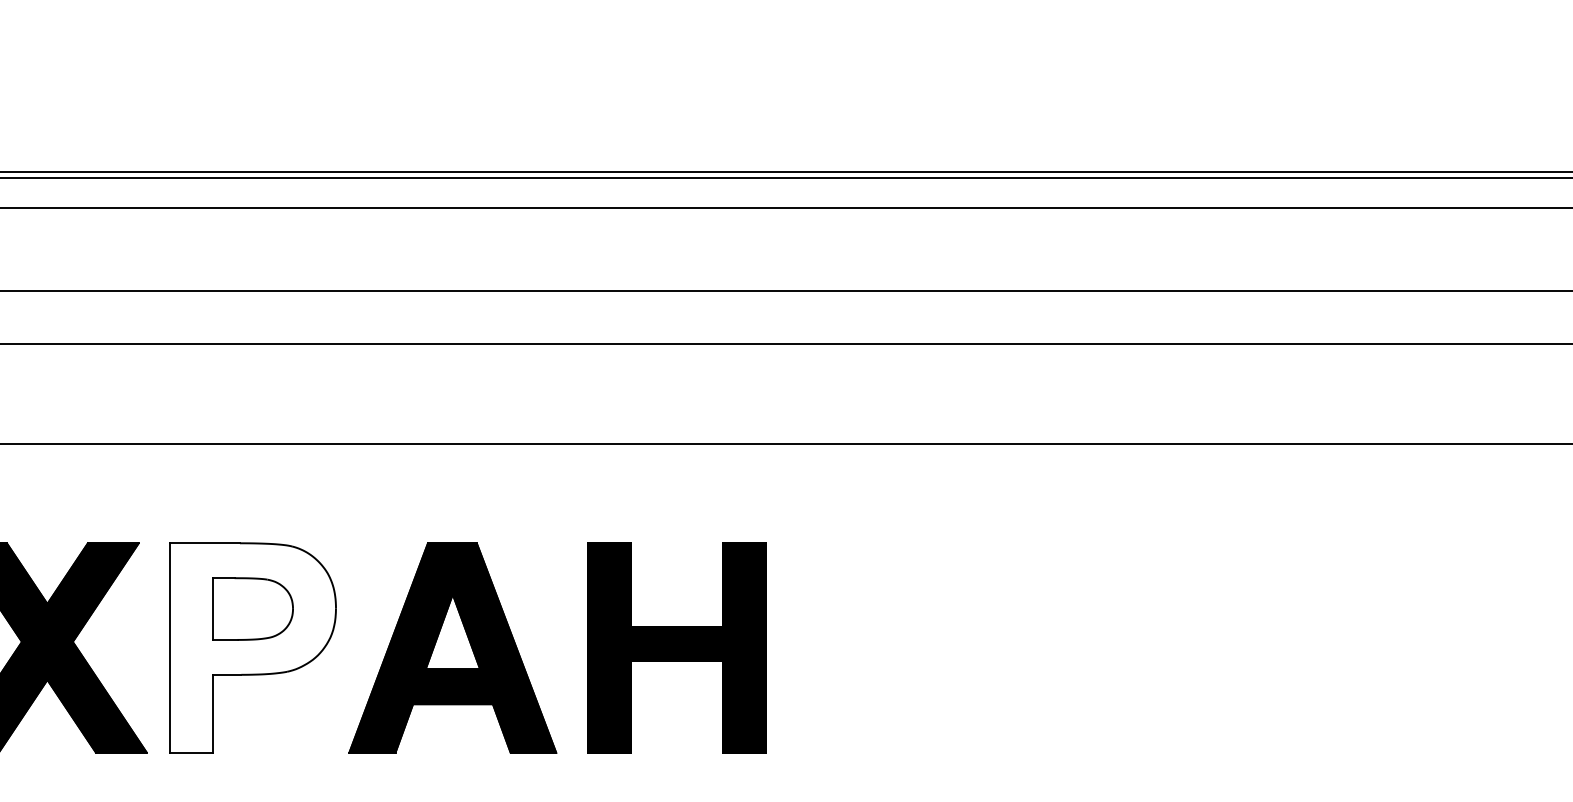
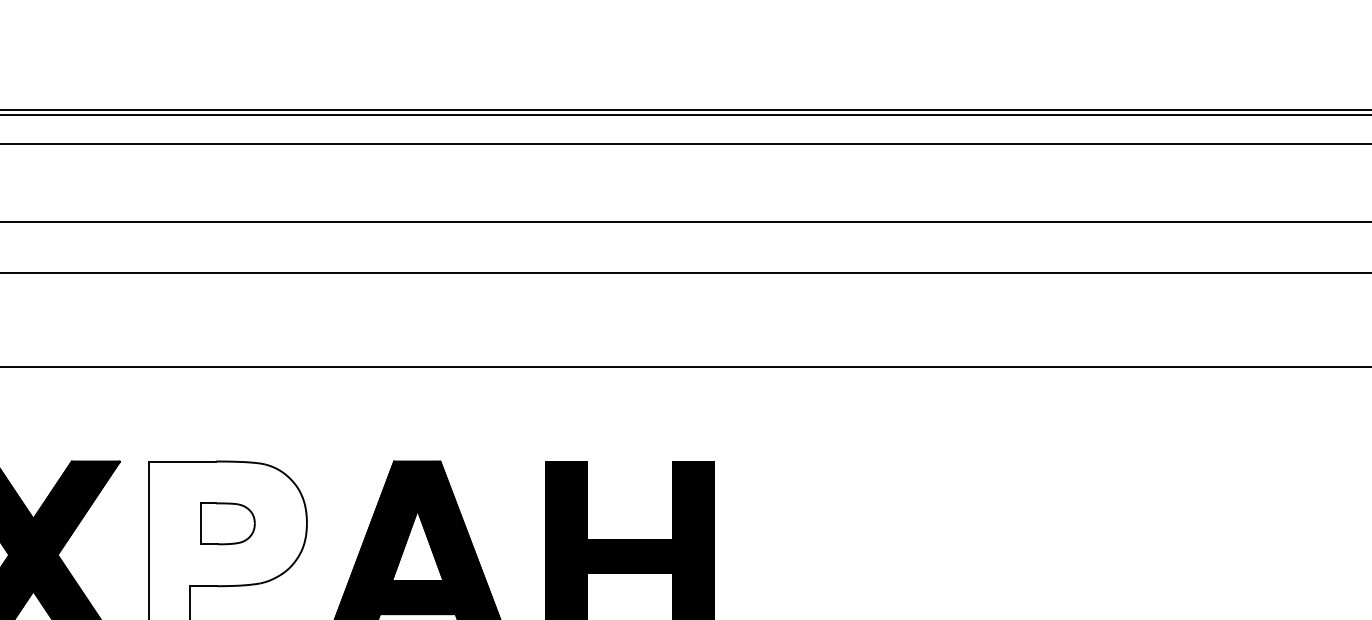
part: (252, 608) -> (227, 523), size x0.7

